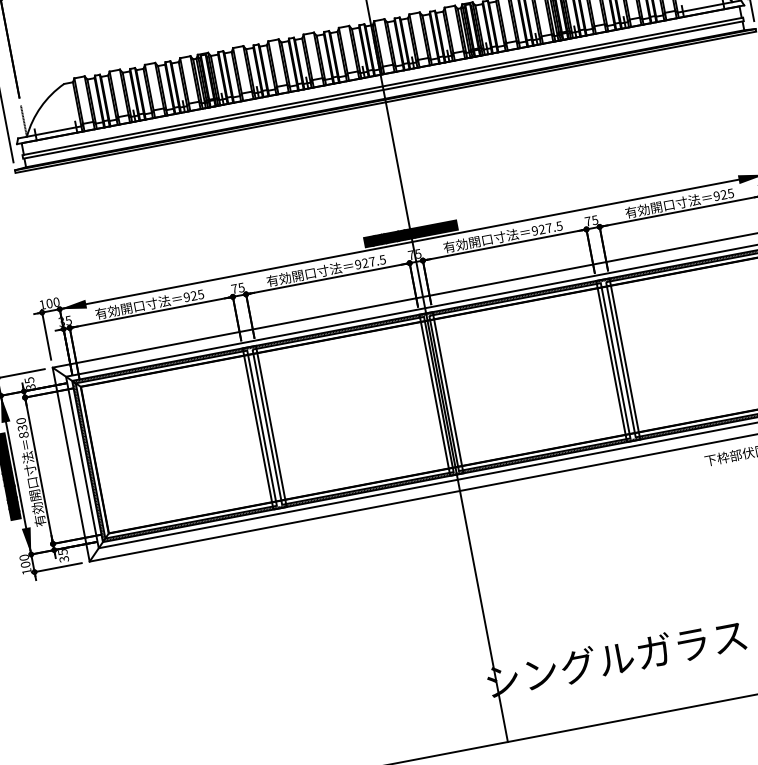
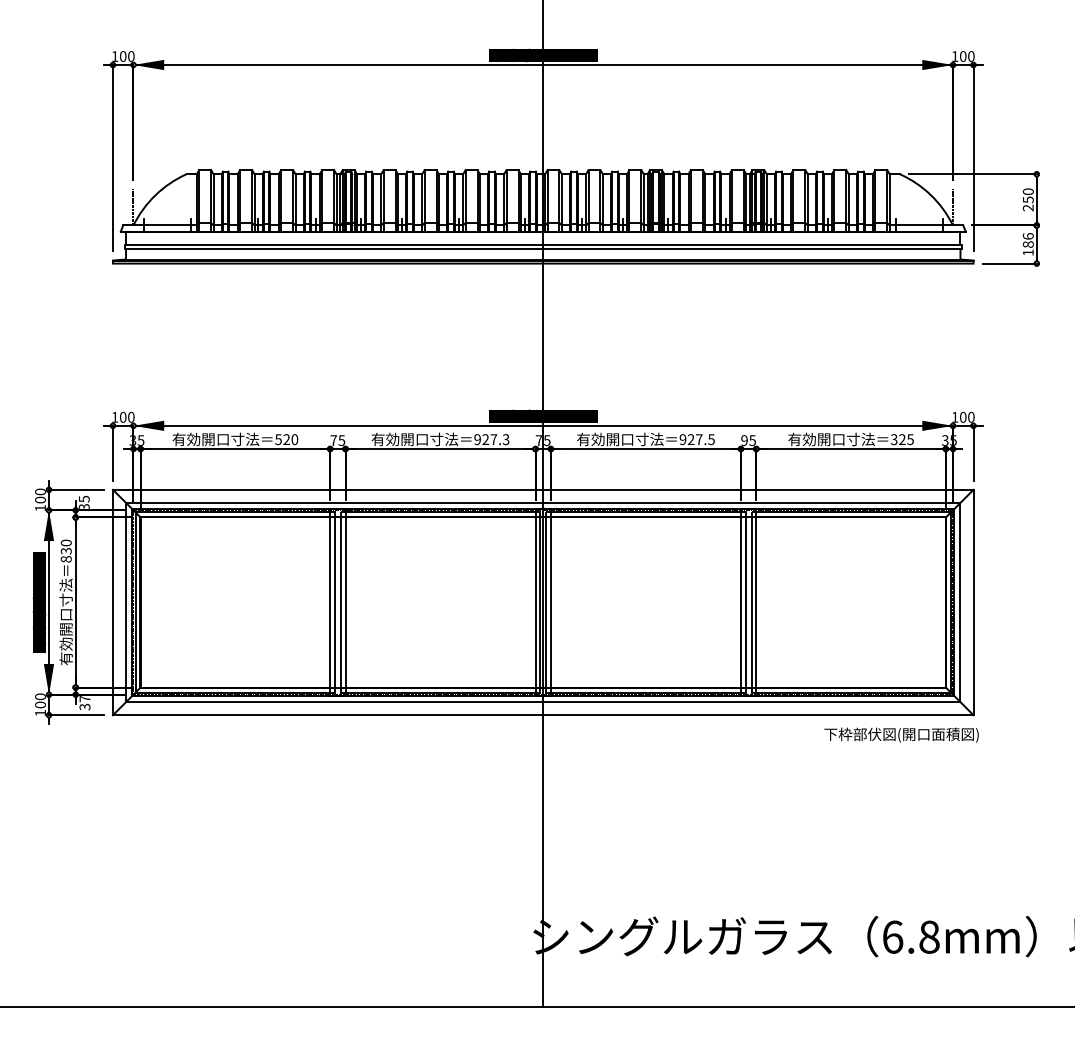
text: (716, 196) -> (893, 439), 925 -> 325
text: (588, 221) -> (744, 440), 75 -> 95
text: (383, 259) -> (506, 439), 927.5 -> 927.3
text: (193, 295) -> (286, 439), 925 -> 520
text: (62, 552) -> (84, 699), 35 -> 37

